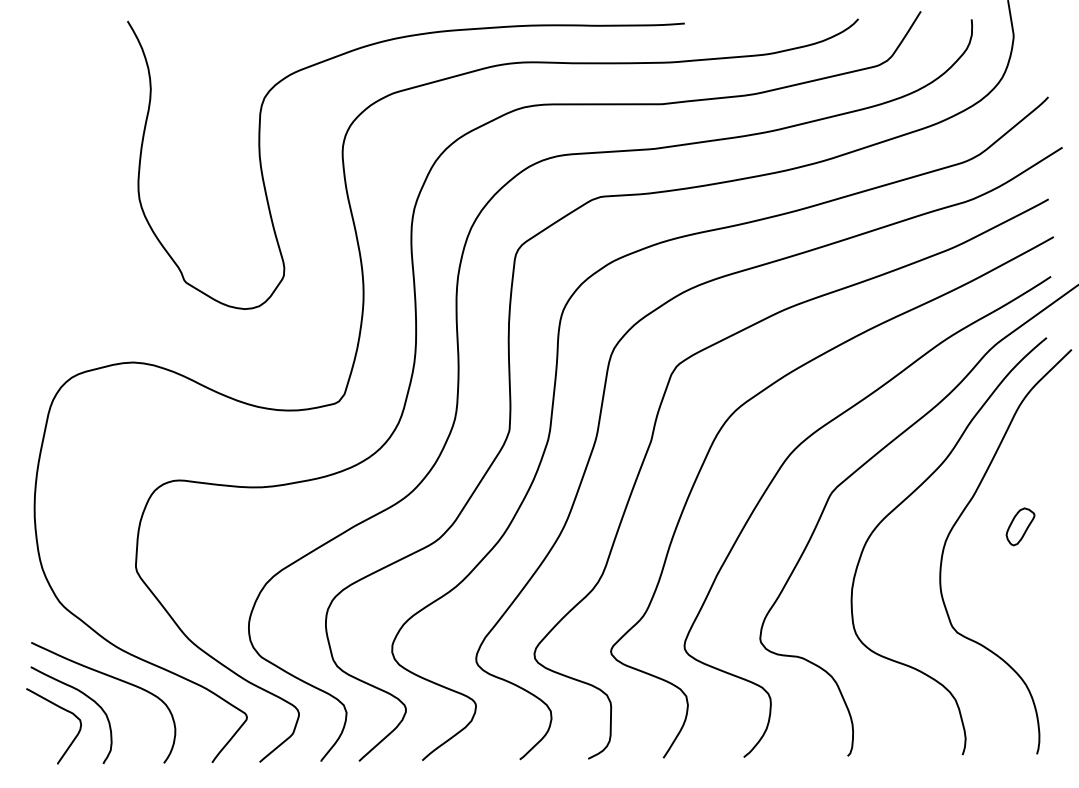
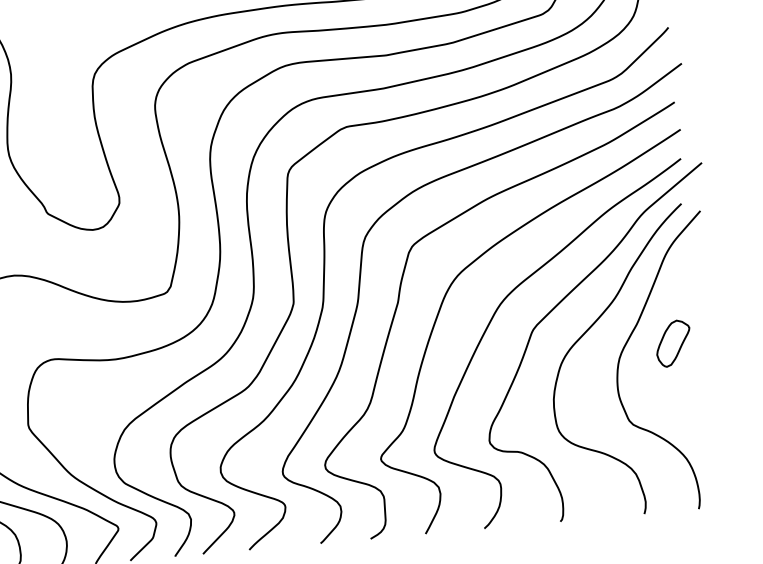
part: (1020, 526) -> (673, 343), size x1.67

